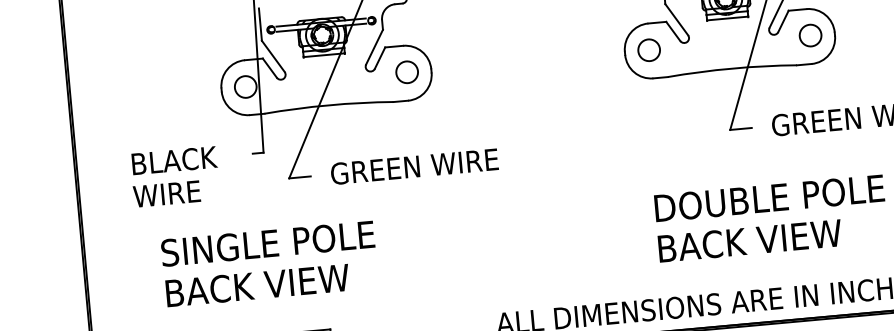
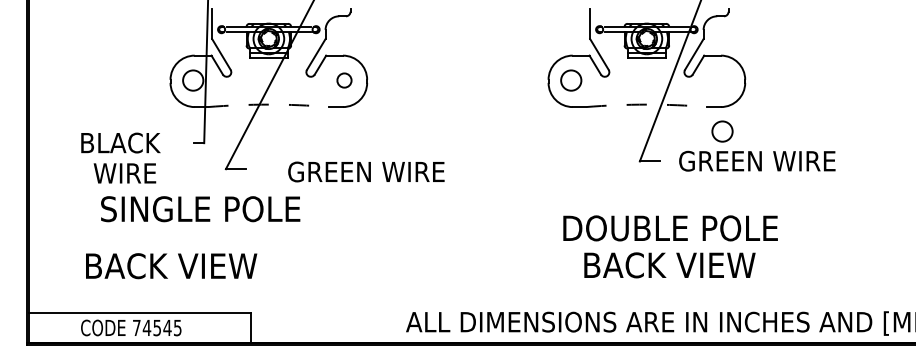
circle: (810, 35) -> (722, 131), moved
arc: (731, 68) -> (646, 104), solid -> dashed
circle: (407, 72) -> (344, 80), size x0.7
arc: (328, 105) -> (268, 104), solid -> dashed
text: (414, 166) -> (366, 171), moved
text: (166, 194) -> (124, 173), moved
text: (749, 241) -> (669, 265), moved
text: (267, 244) -> (200, 209), moved
text: (257, 285) -> (171, 266), moved

